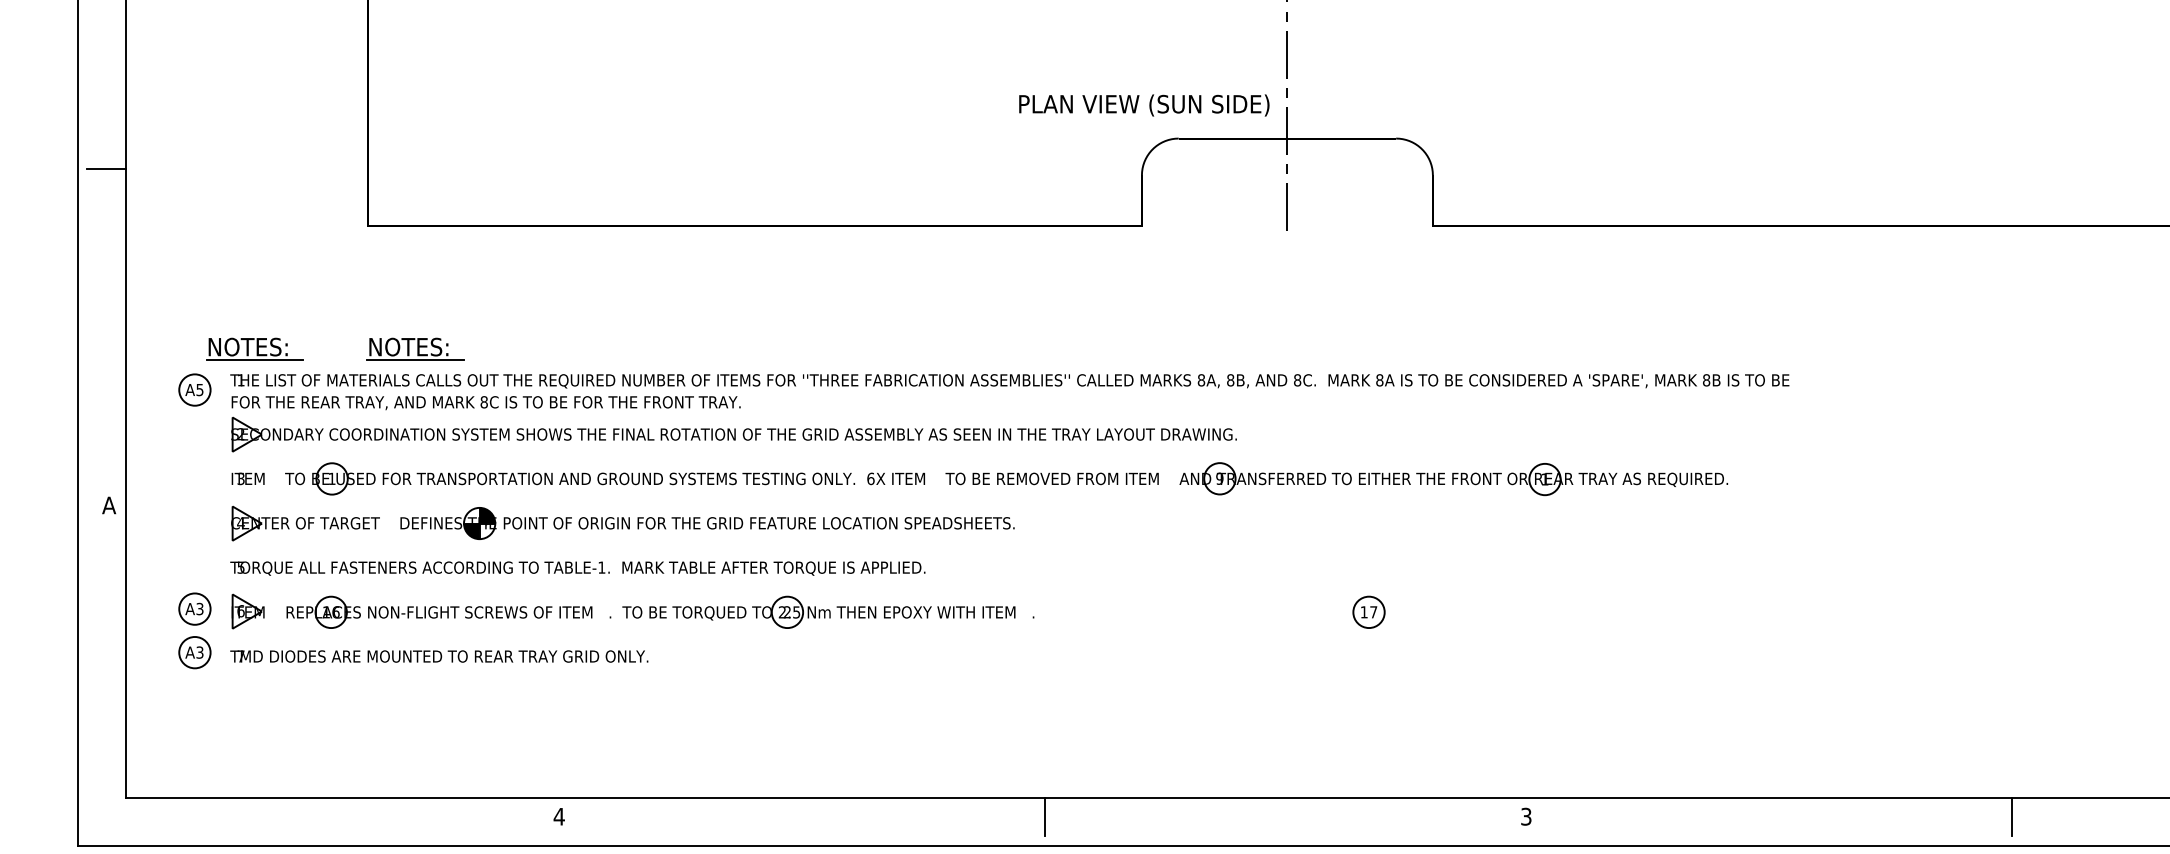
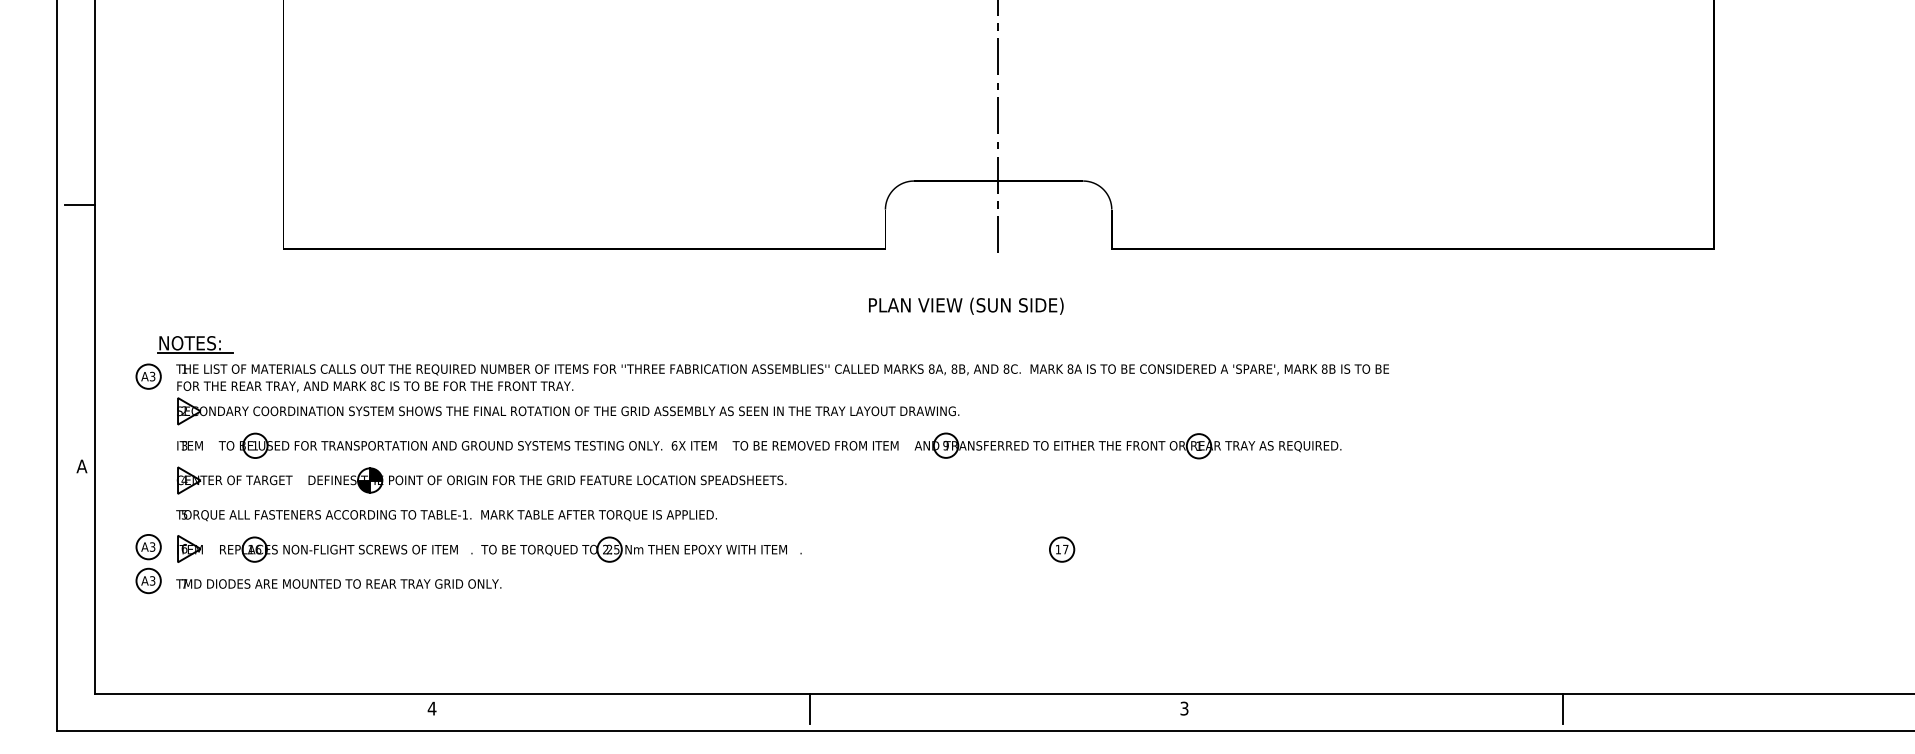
text: (1144, 104) -> (966, 305), moved
part: (415, 348) -> (320, 344), removed
text: (199, 388) -> (152, 375), A5 -> A3

